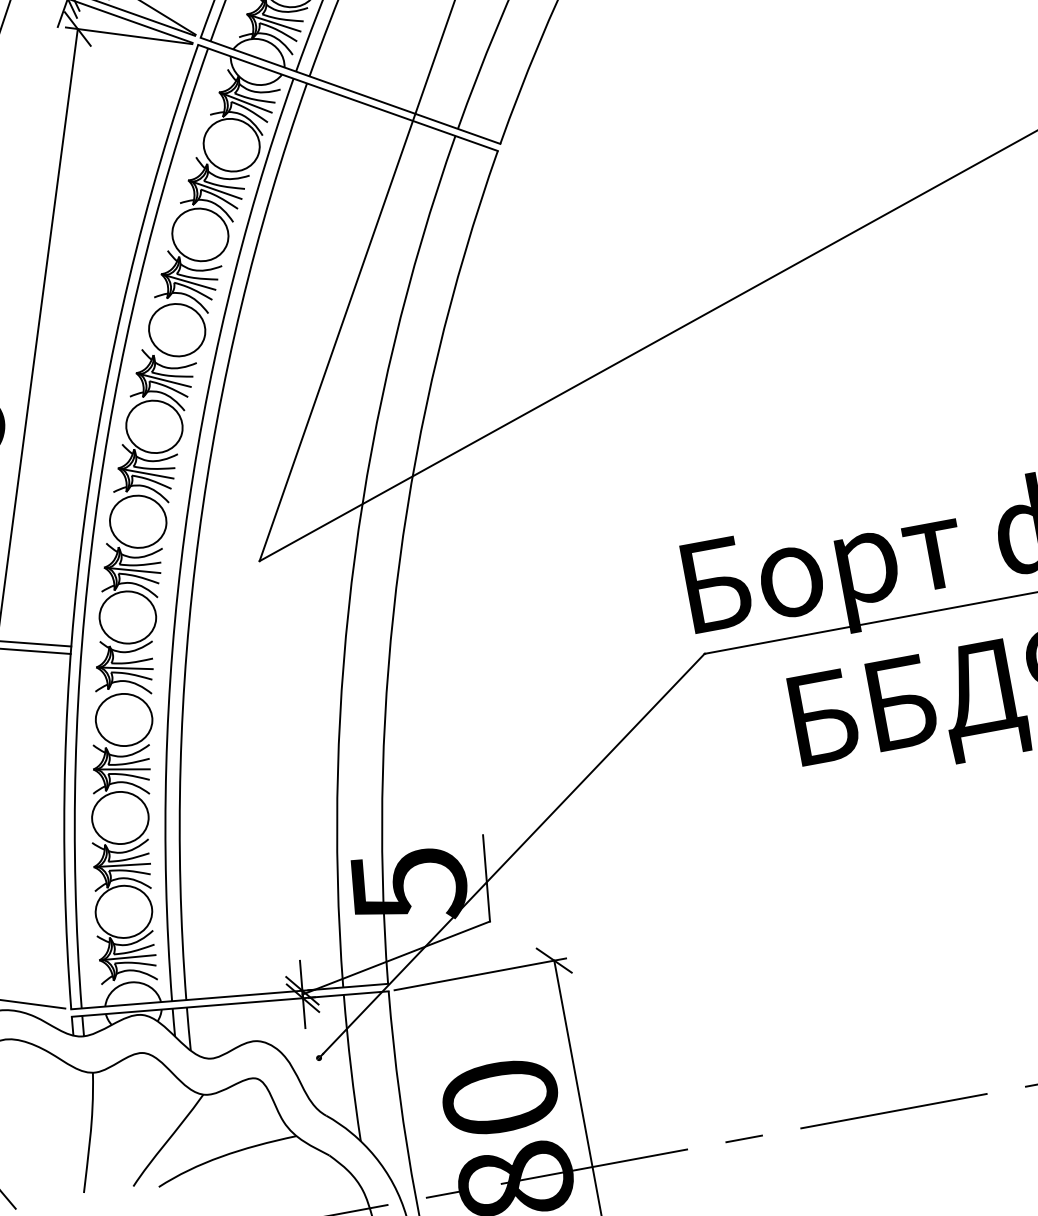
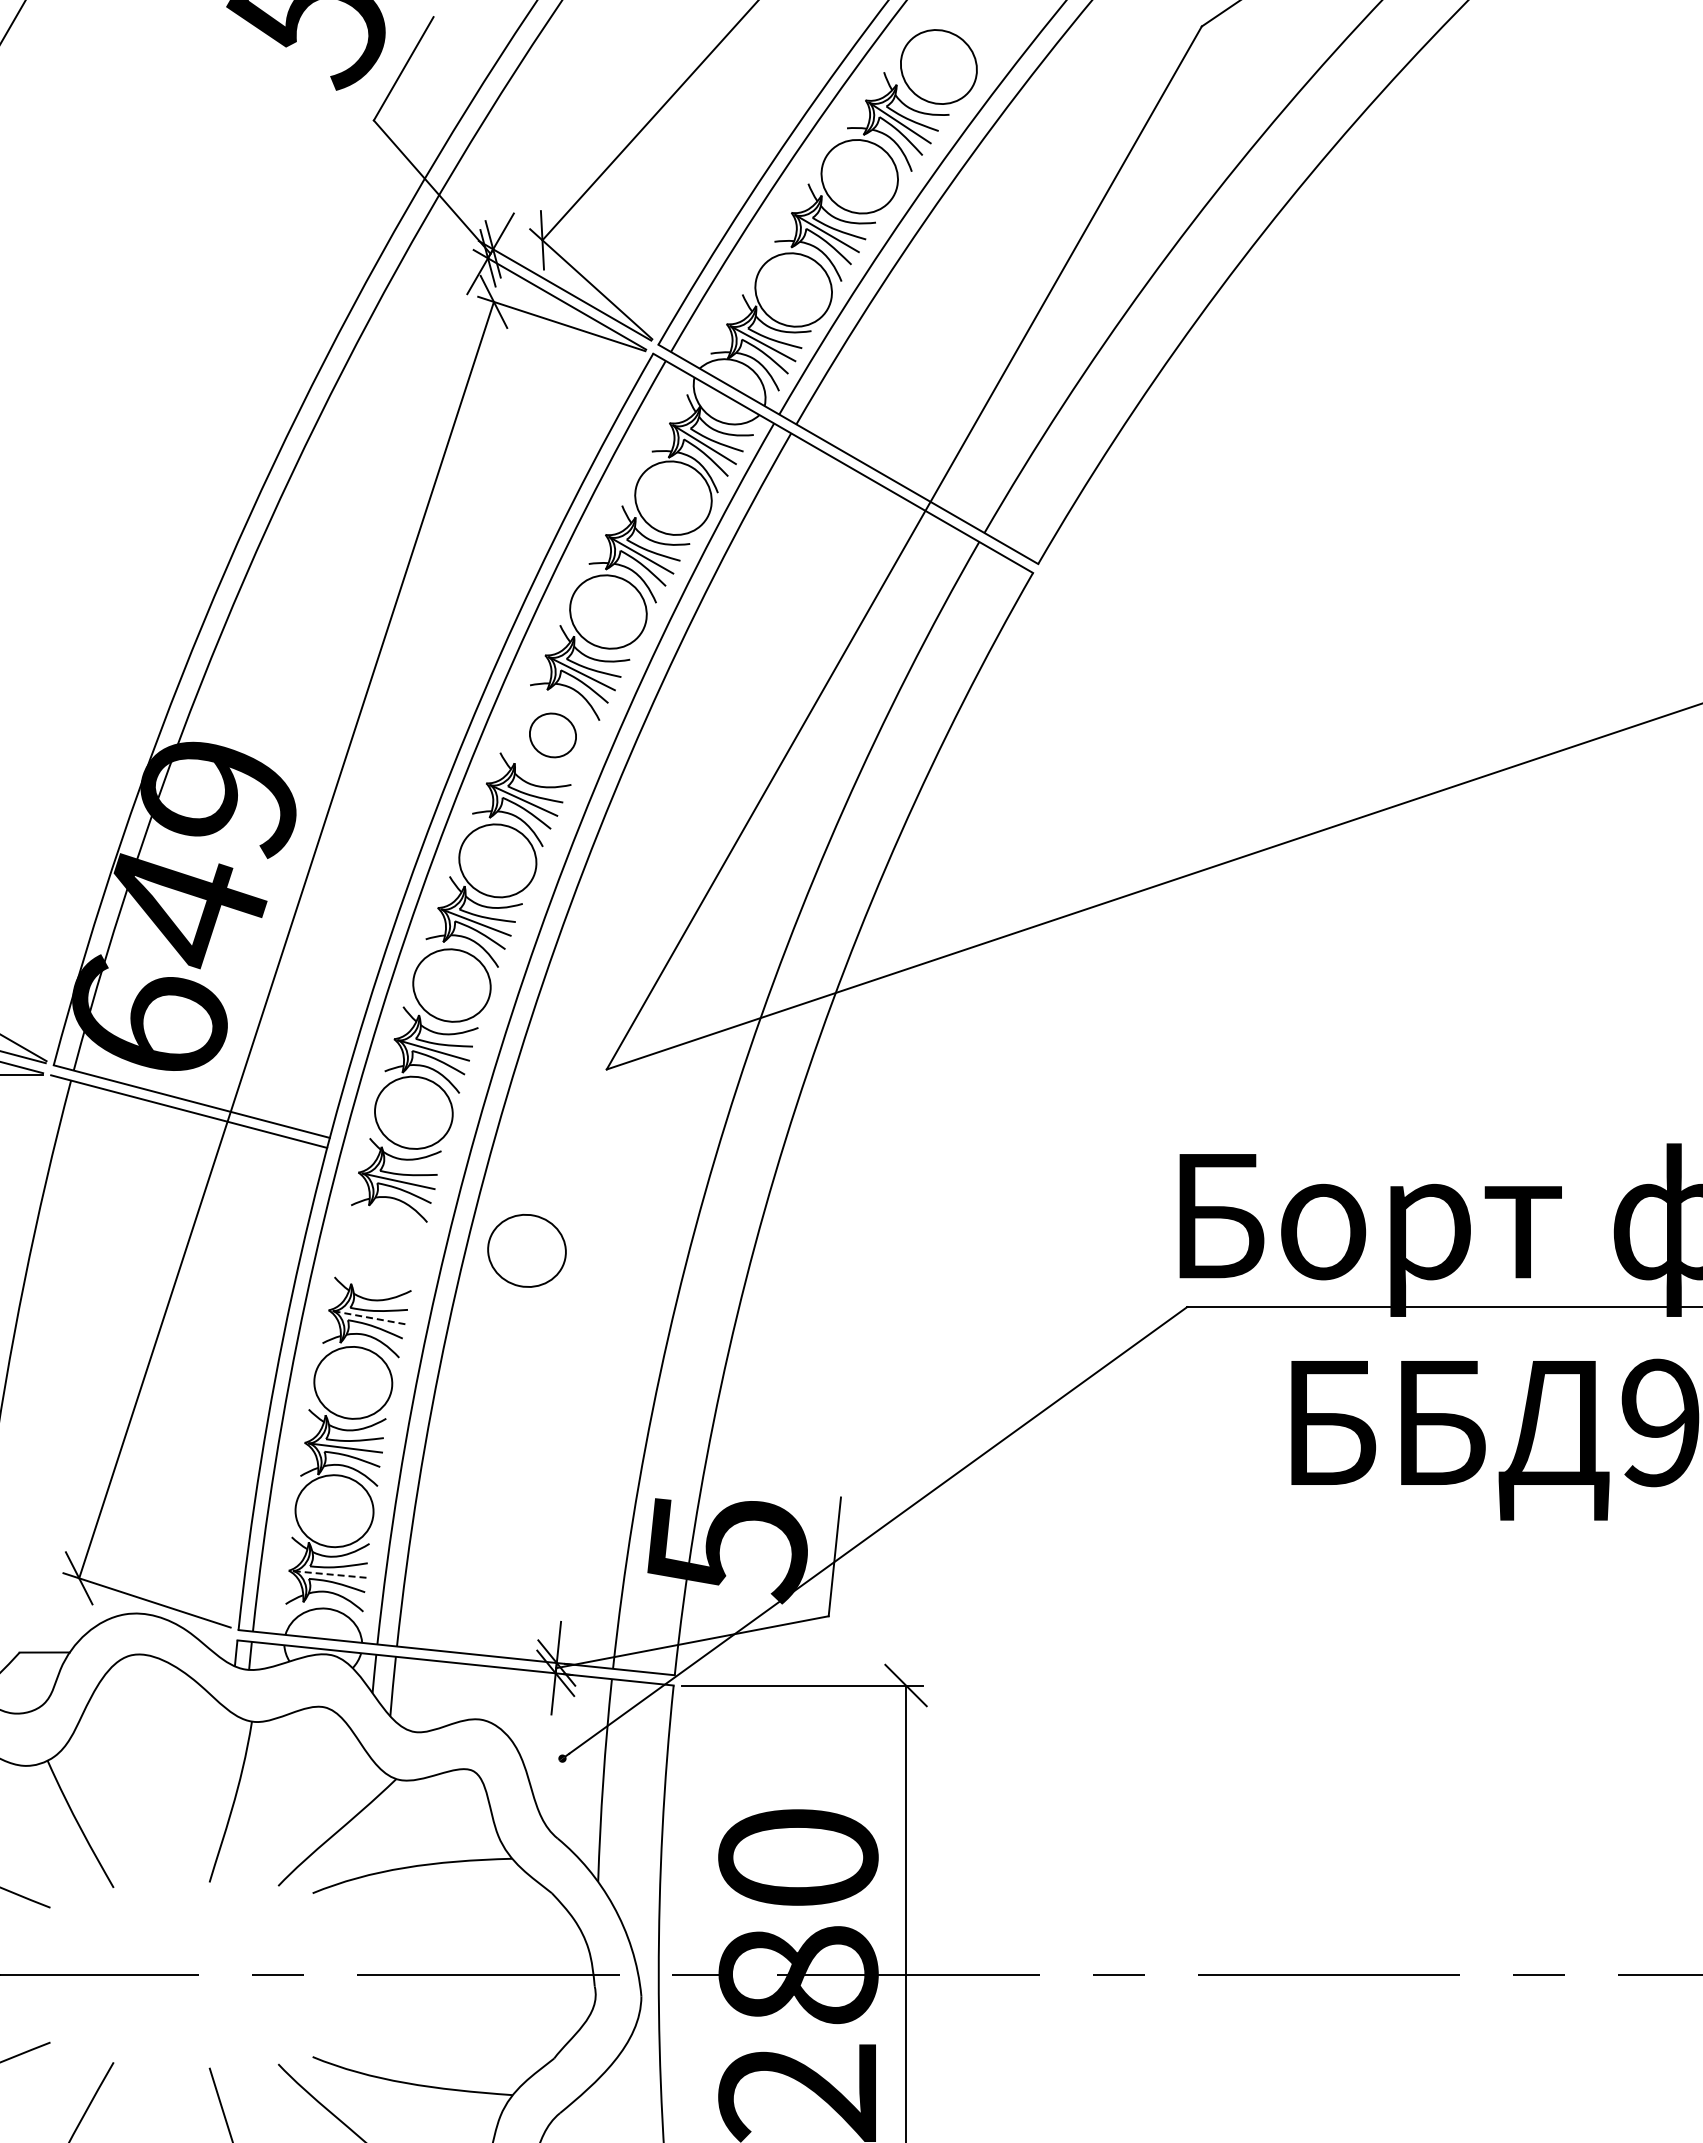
part: (176, 330) -> (552, 735), size x0.6
part: (123, 719) -> (526, 1250), moved
line: (123, 769) -> (369, 1317), solid -> dashed
line: (128, 957) -> (329, 1574), solid -> dashed

